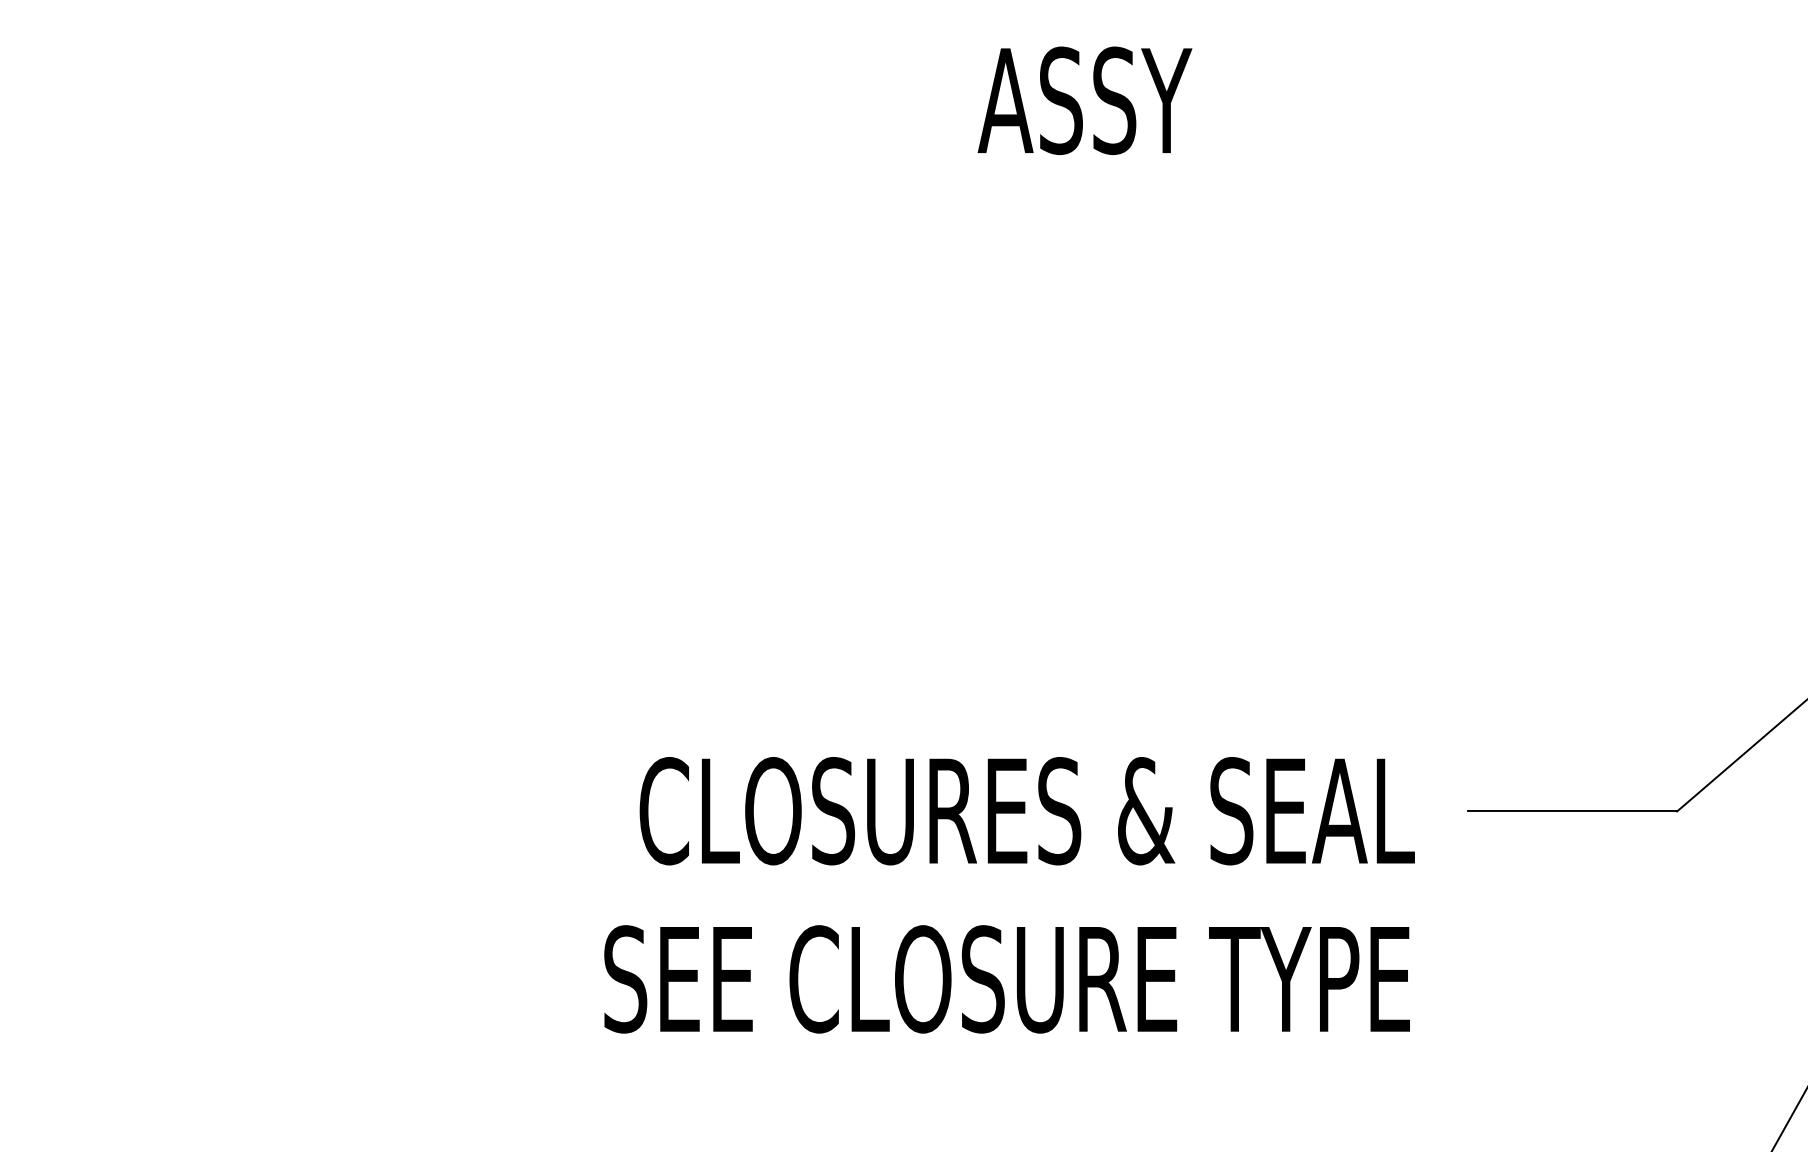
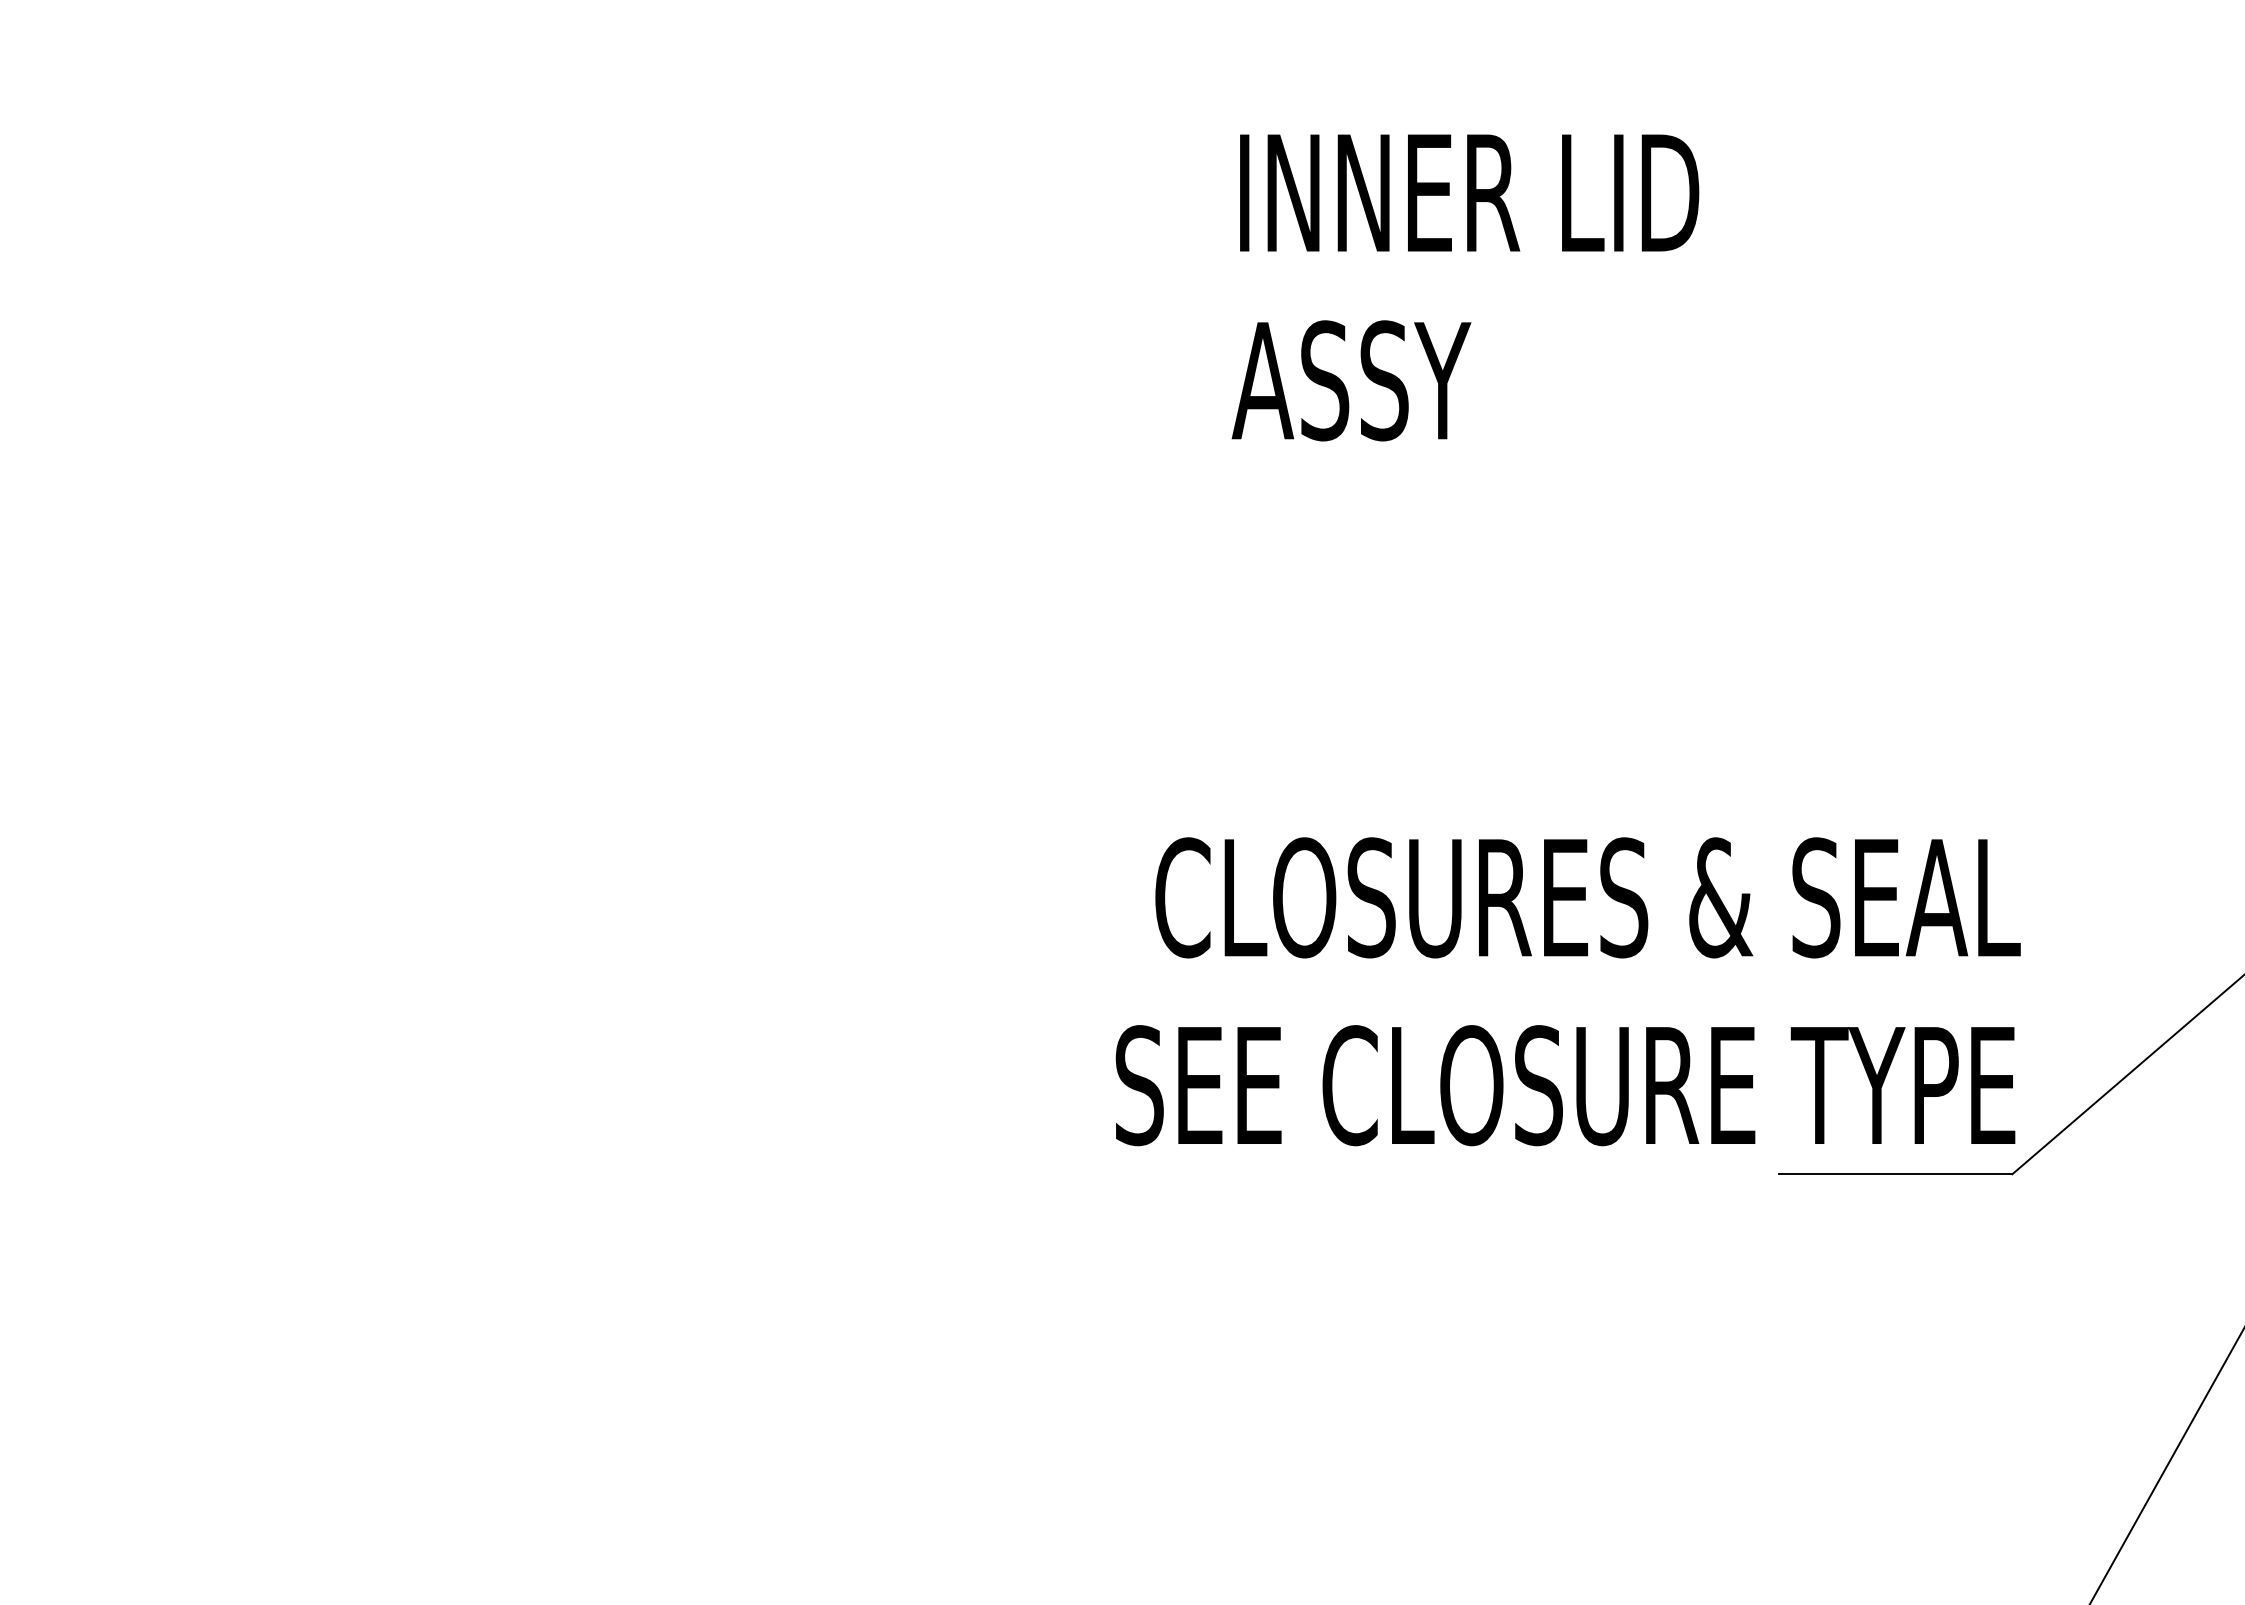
text: (1008, 895) -> (1567, 991), moved

